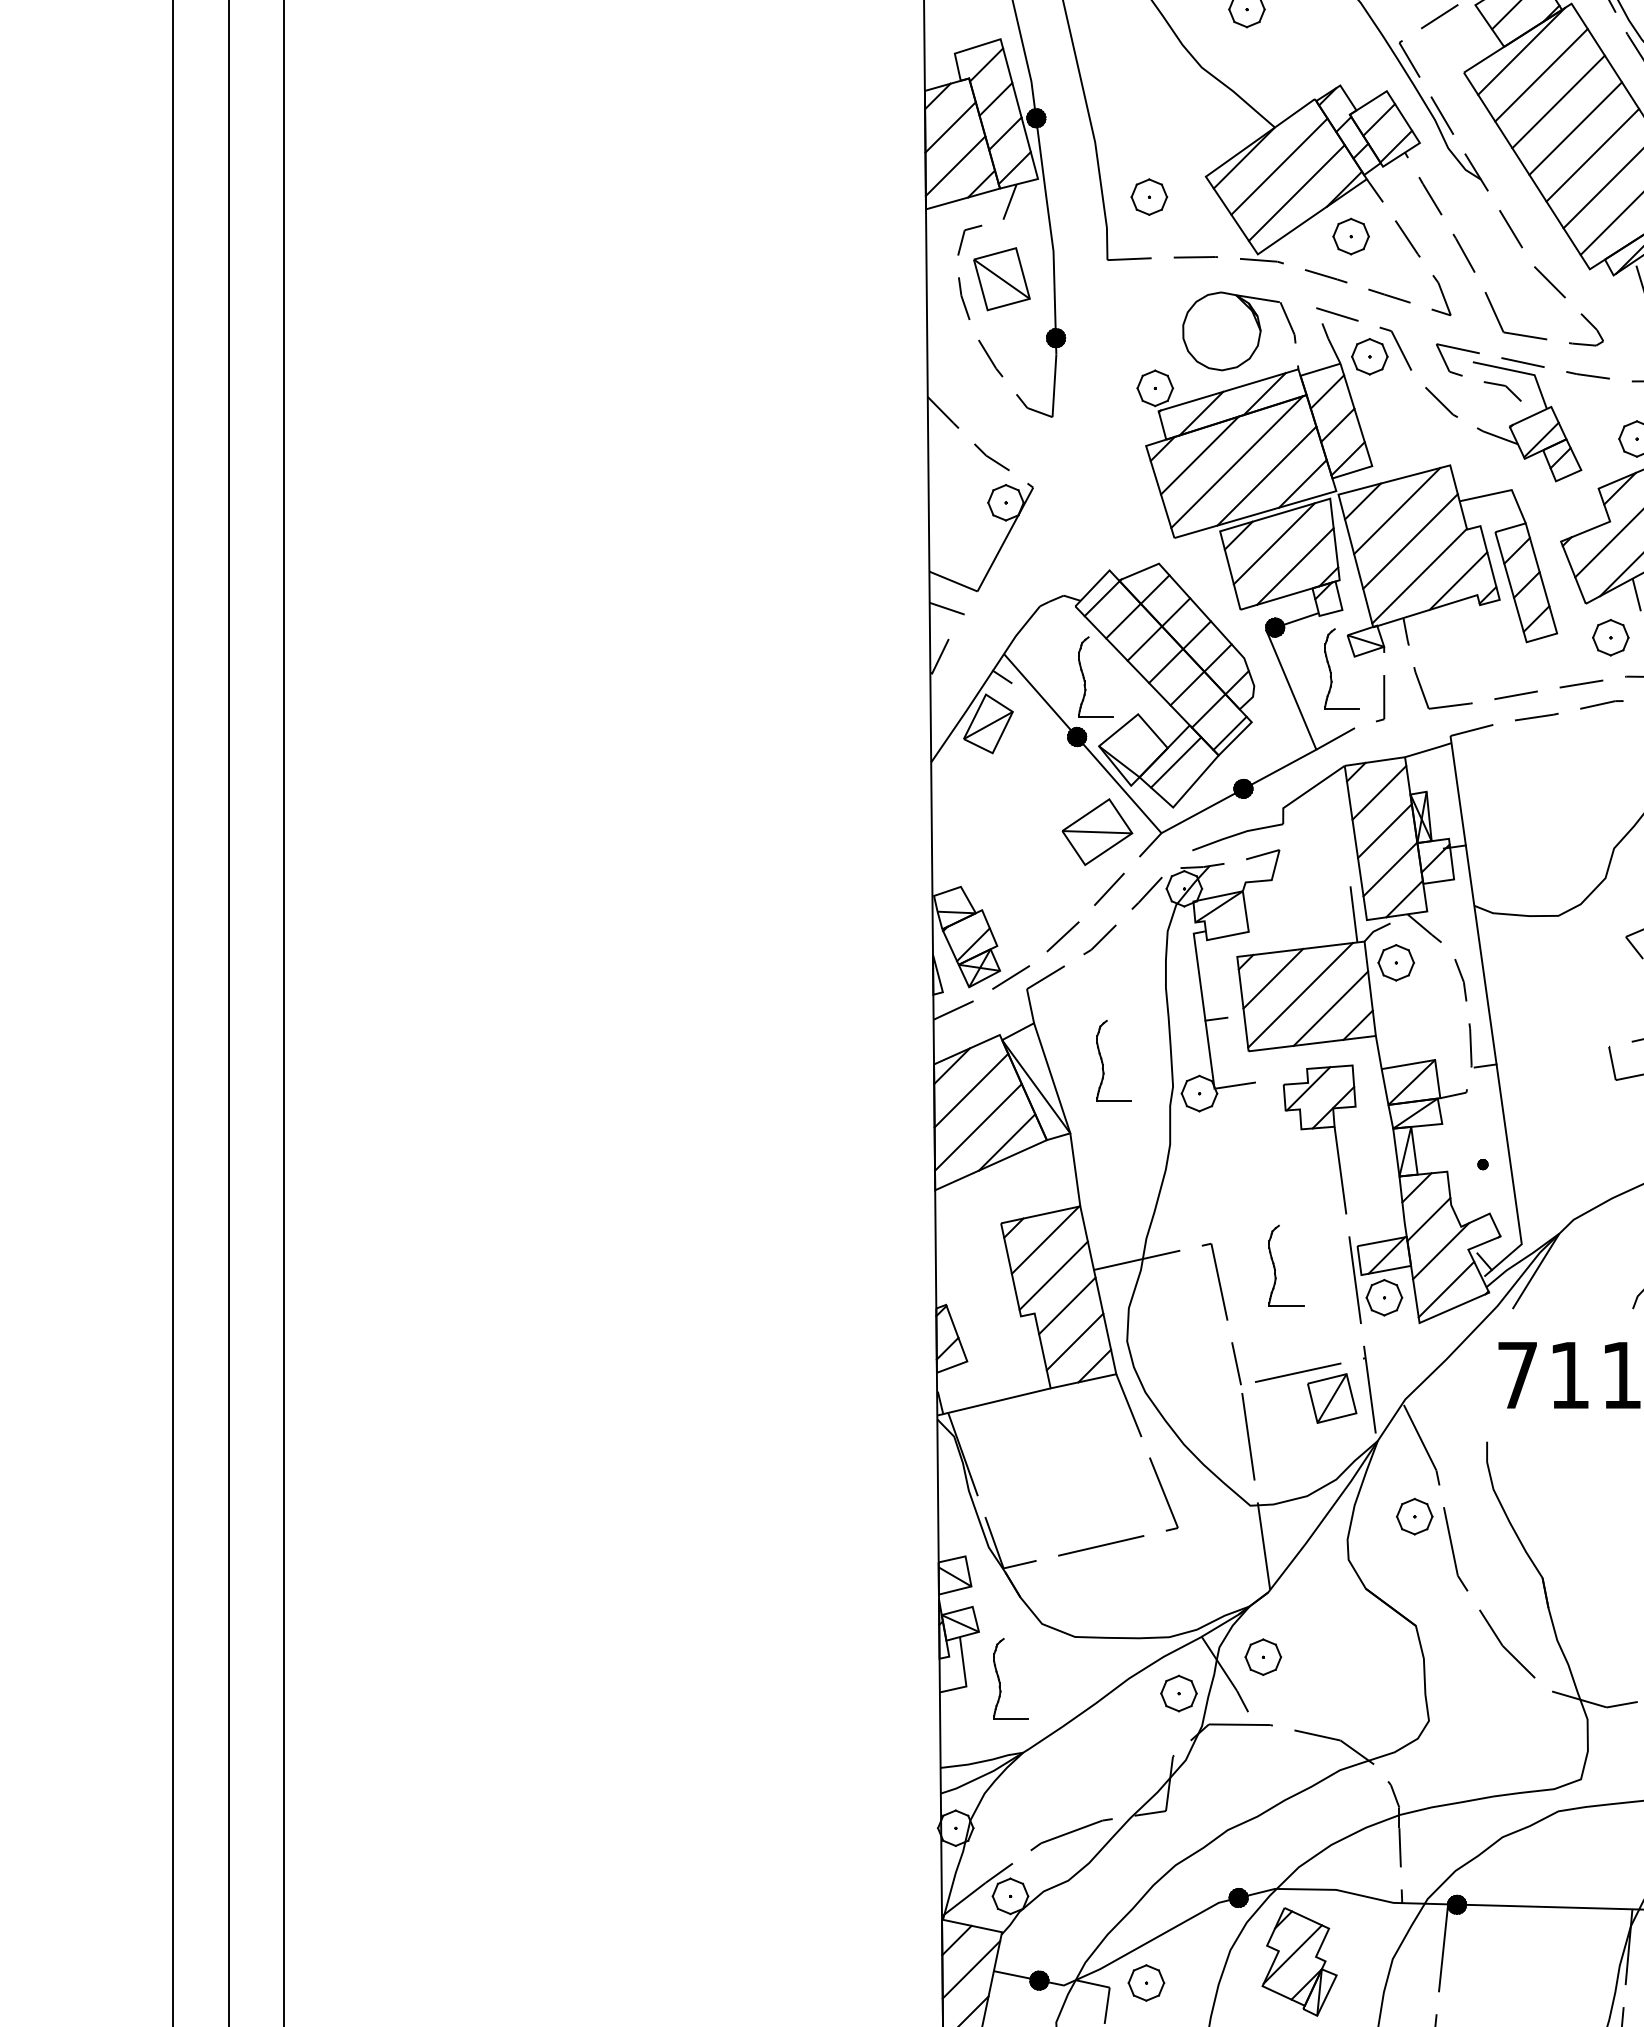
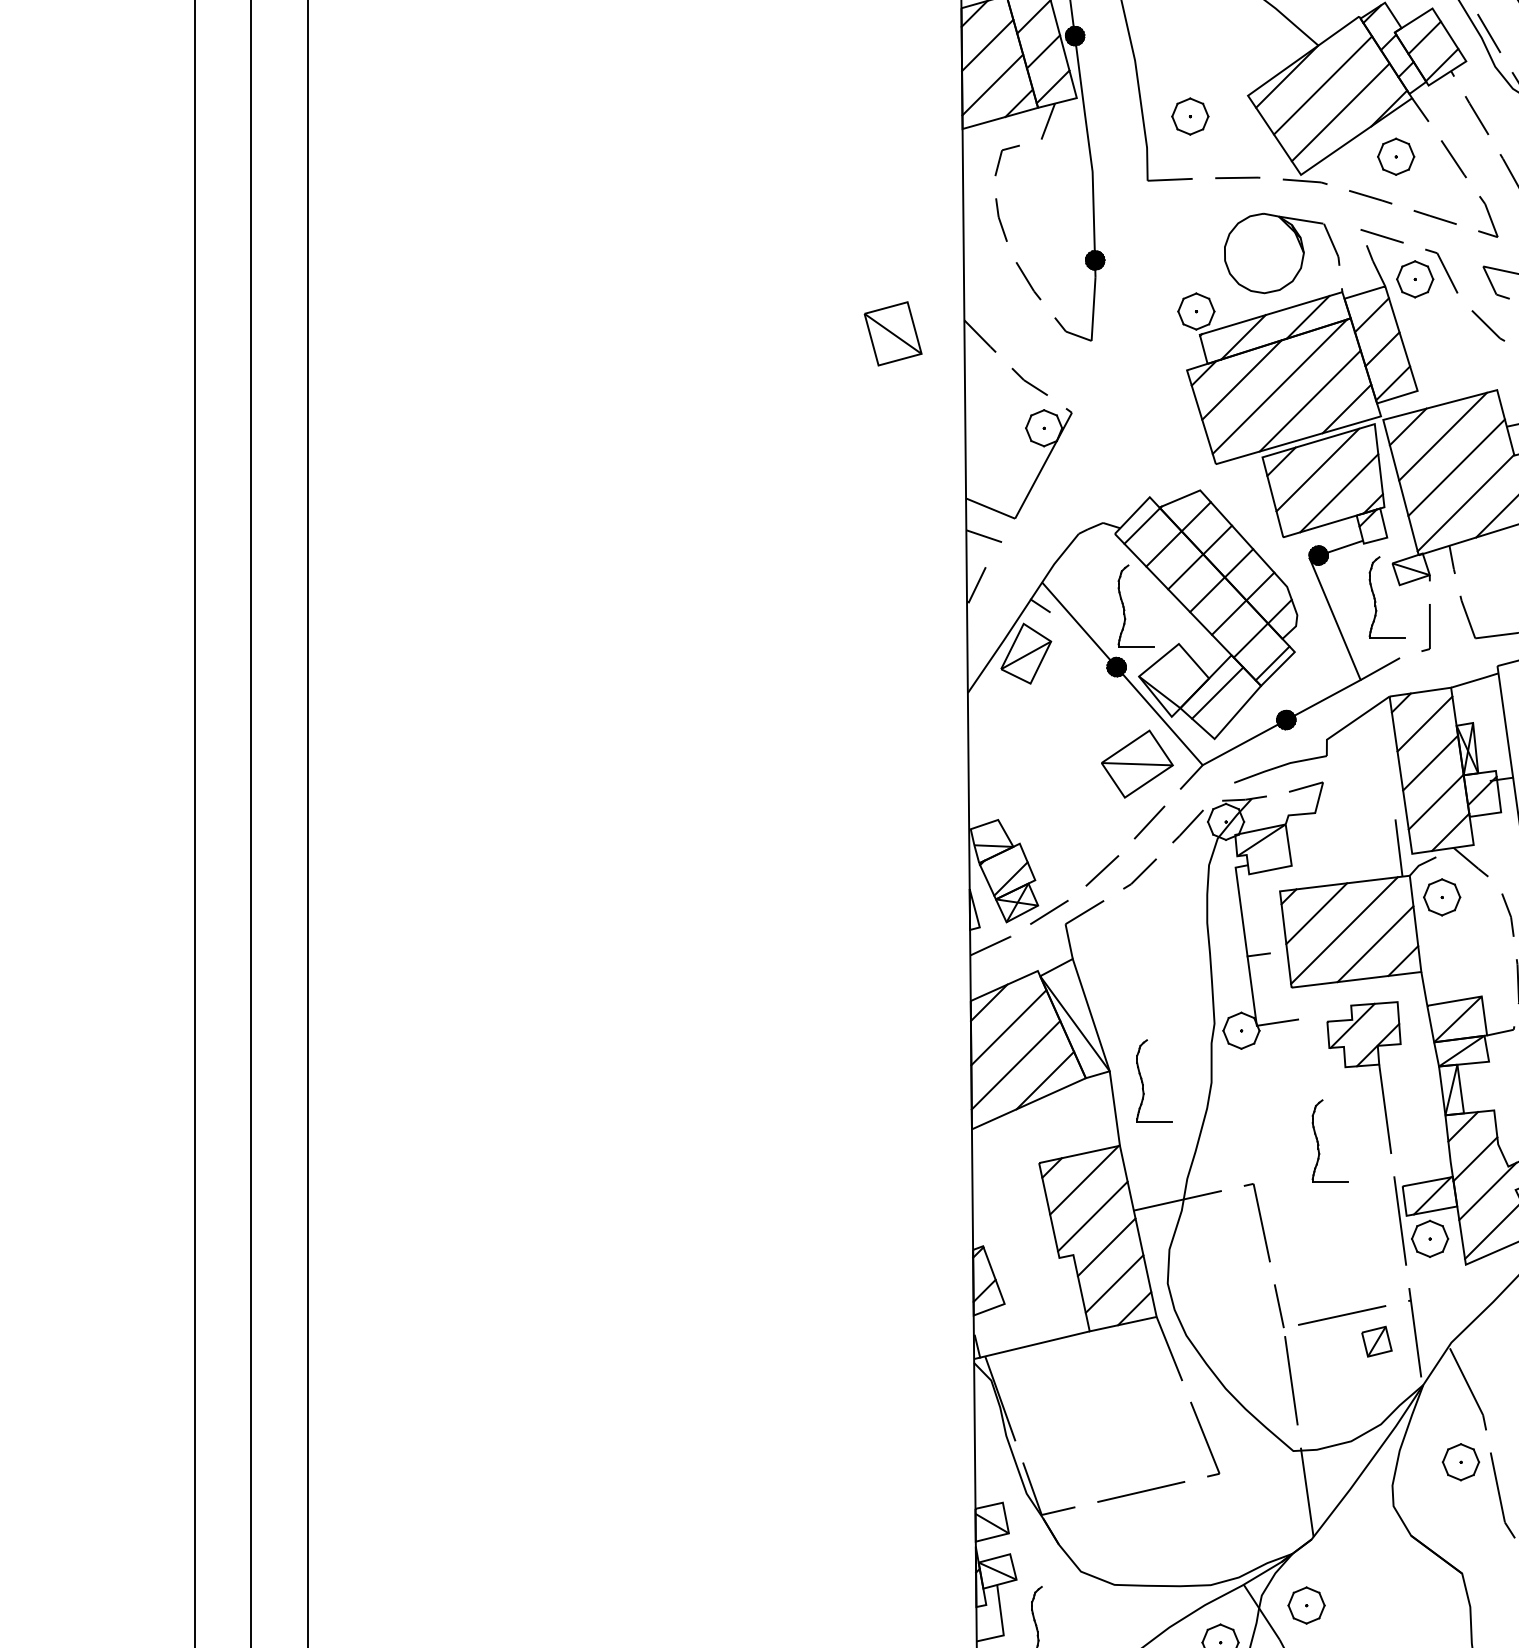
part: (1001, 279) -> (892, 334), moved
part: (1103, 1062) -> (1143, 1082), moved
part: (1275, 1266) -> (1318, 1141), moved
part: (1332, 1398) -> (1377, 1341), size x0.6

